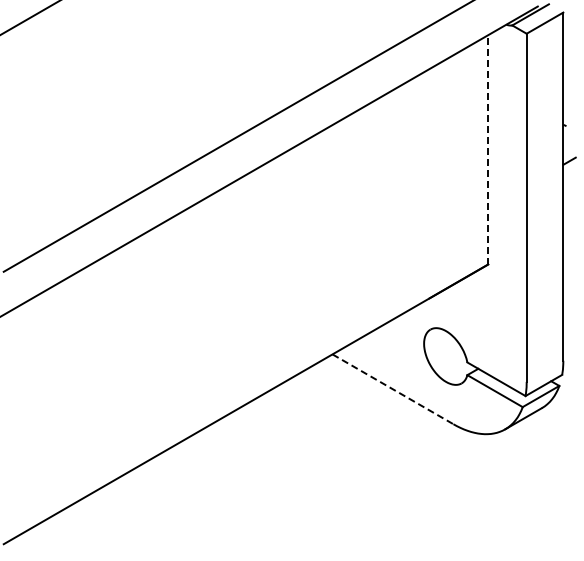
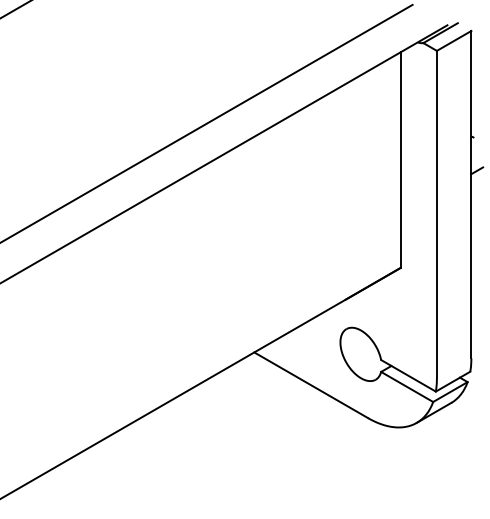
line: (488, 149) -> (401, 159), dashed -> solid
line: (392, 389) -> (310, 385), dashed -> solid

